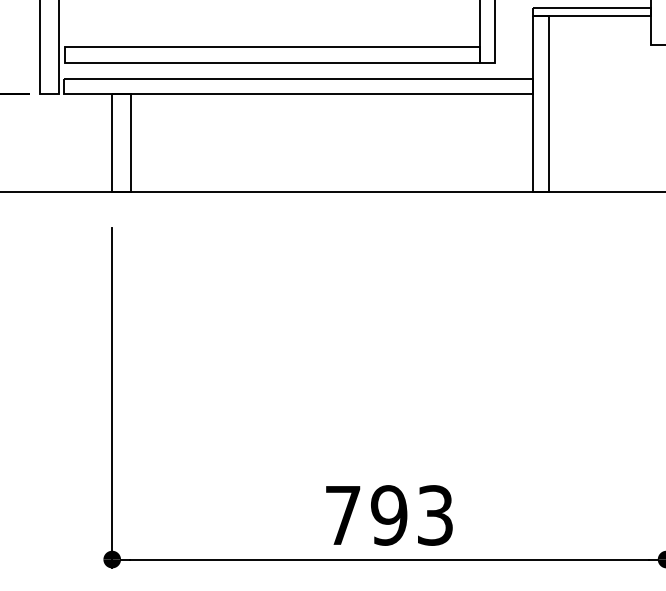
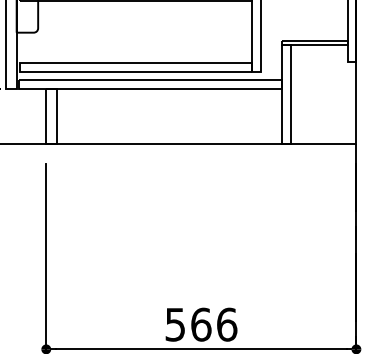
text: (389, 515) -> (201, 324), 793 -> 566

